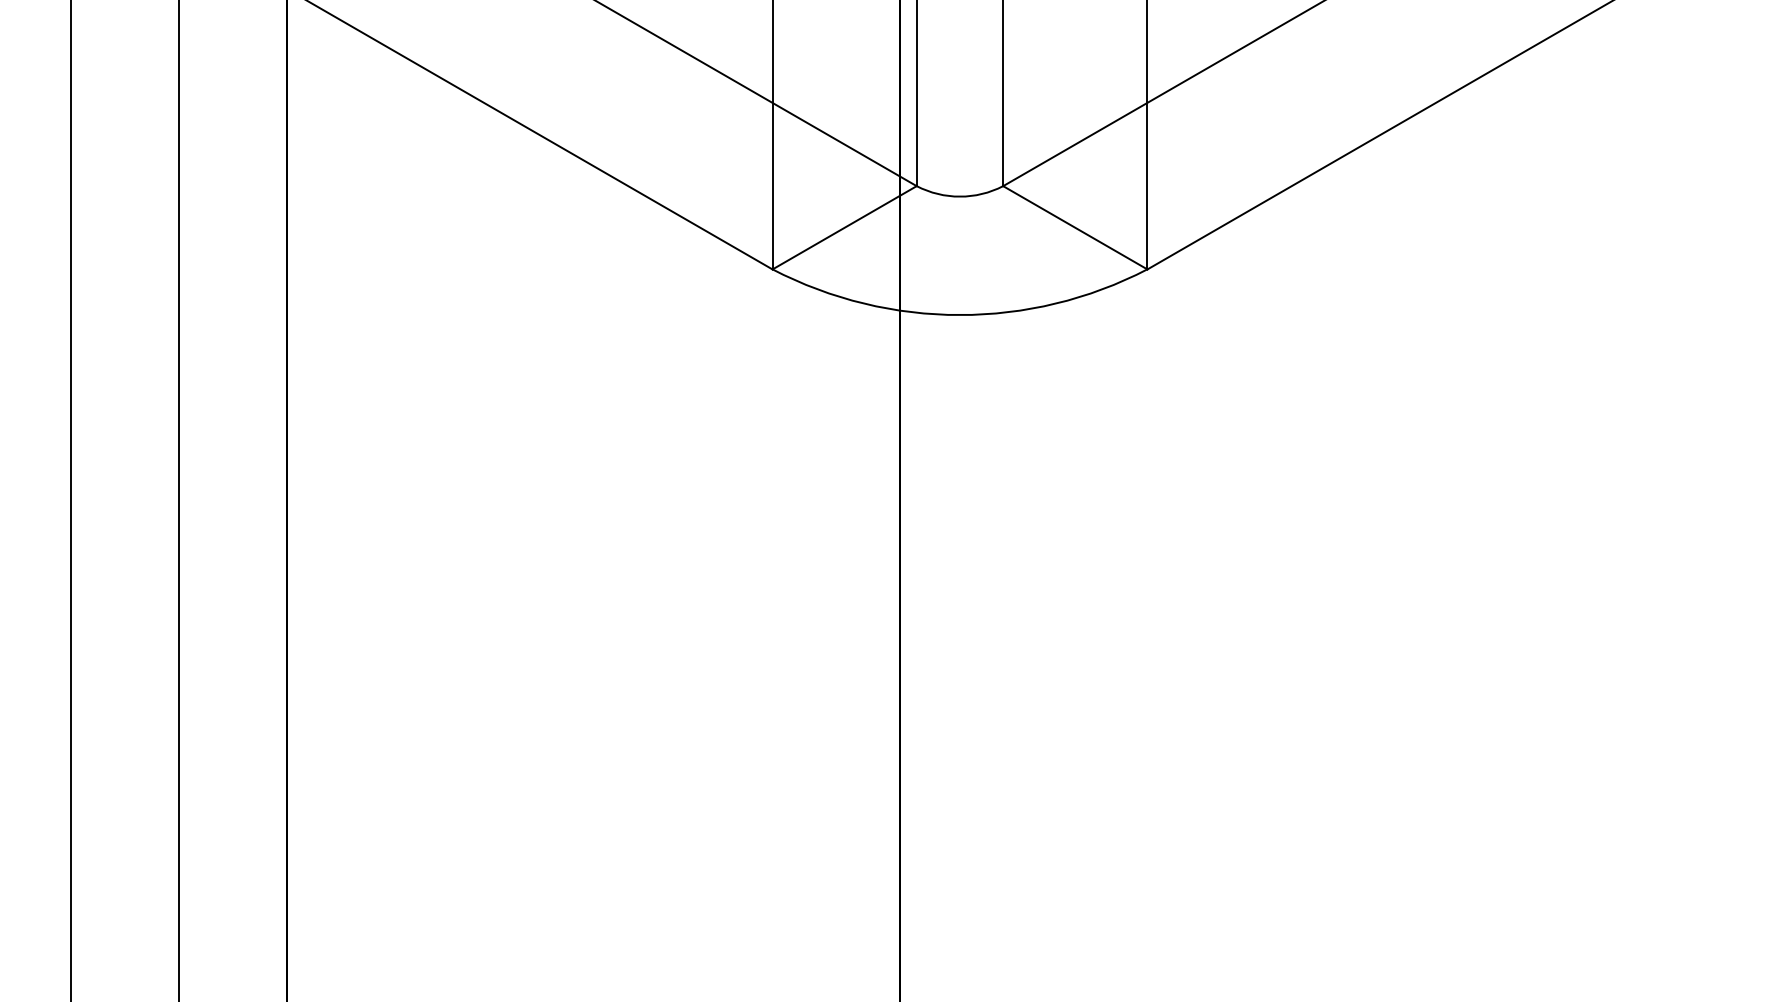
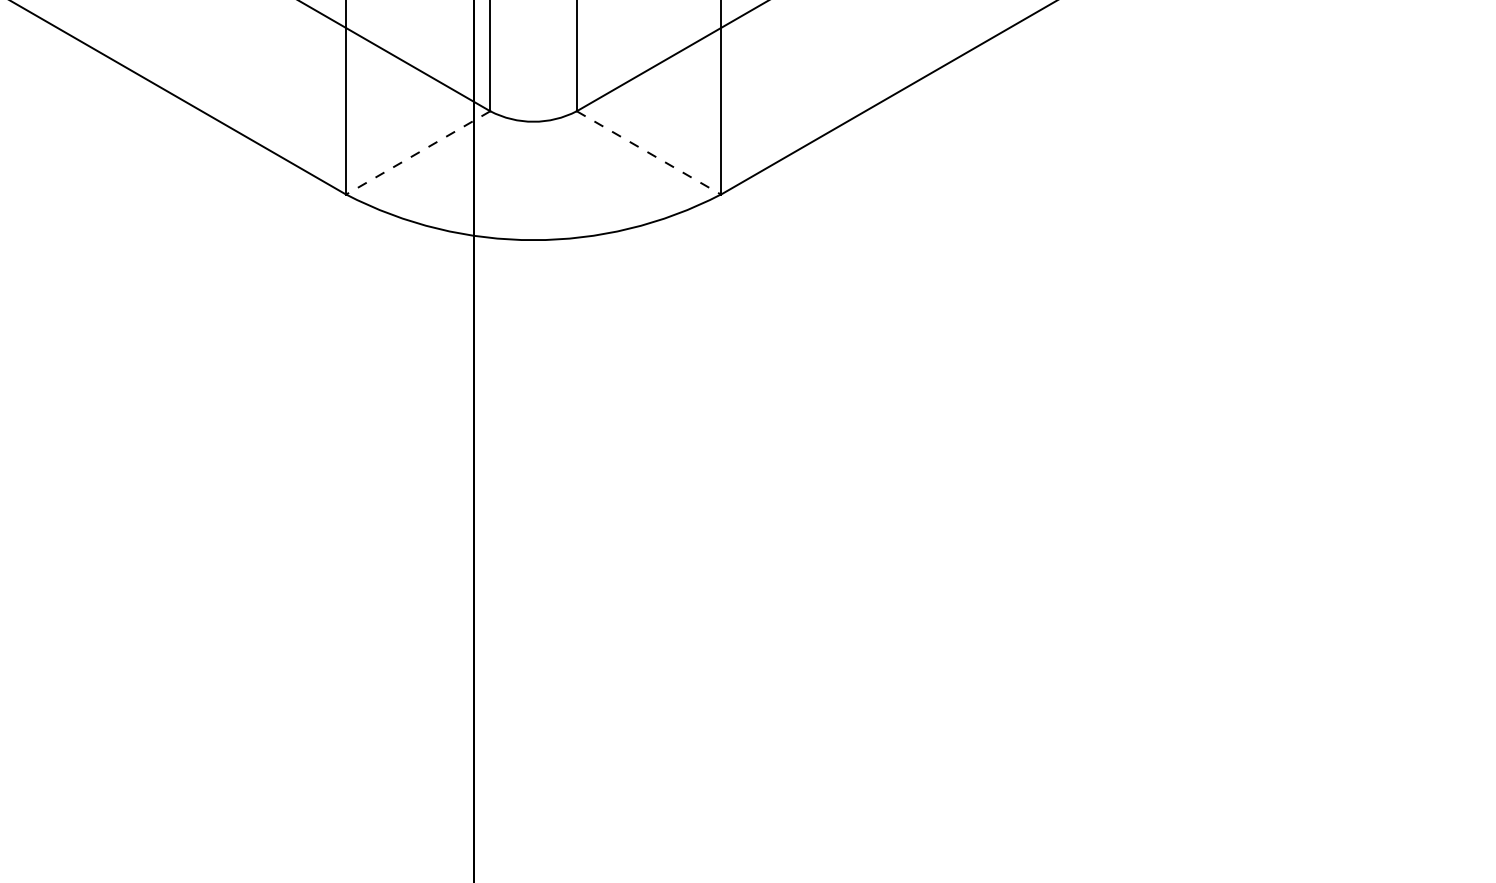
line: (844, 228) -> (418, 153), solid -> dashed
line: (1075, 228) -> (649, 153), solid -> dashed

